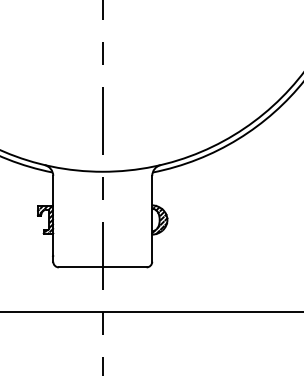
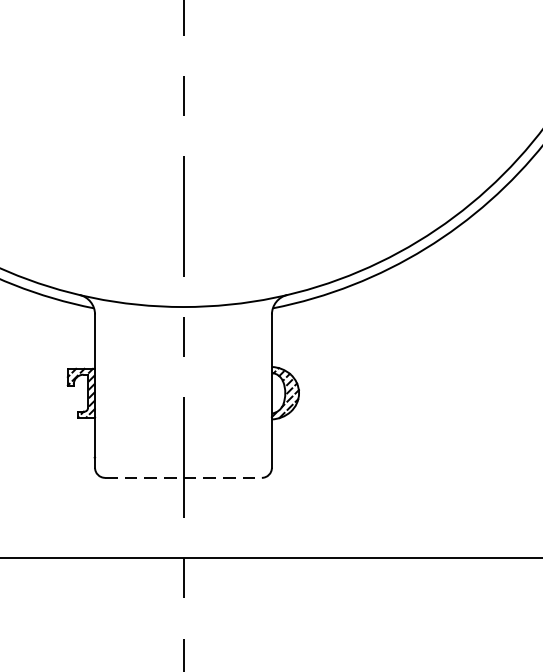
line: (102, 267) -> (183, 478), solid -> dashed

